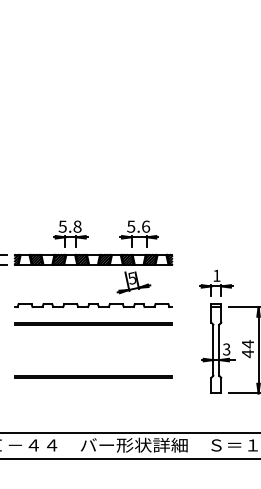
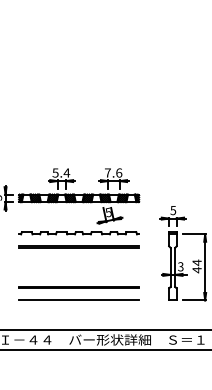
text: (77, 226) -> (66, 172), 5.8 -> 5.4
text: (130, 226) -> (107, 172), 5.6 -> 7.6
text: (217, 275) -> (173, 210), 1 -> 5
line: (94, 393) -> (79, 300), added

